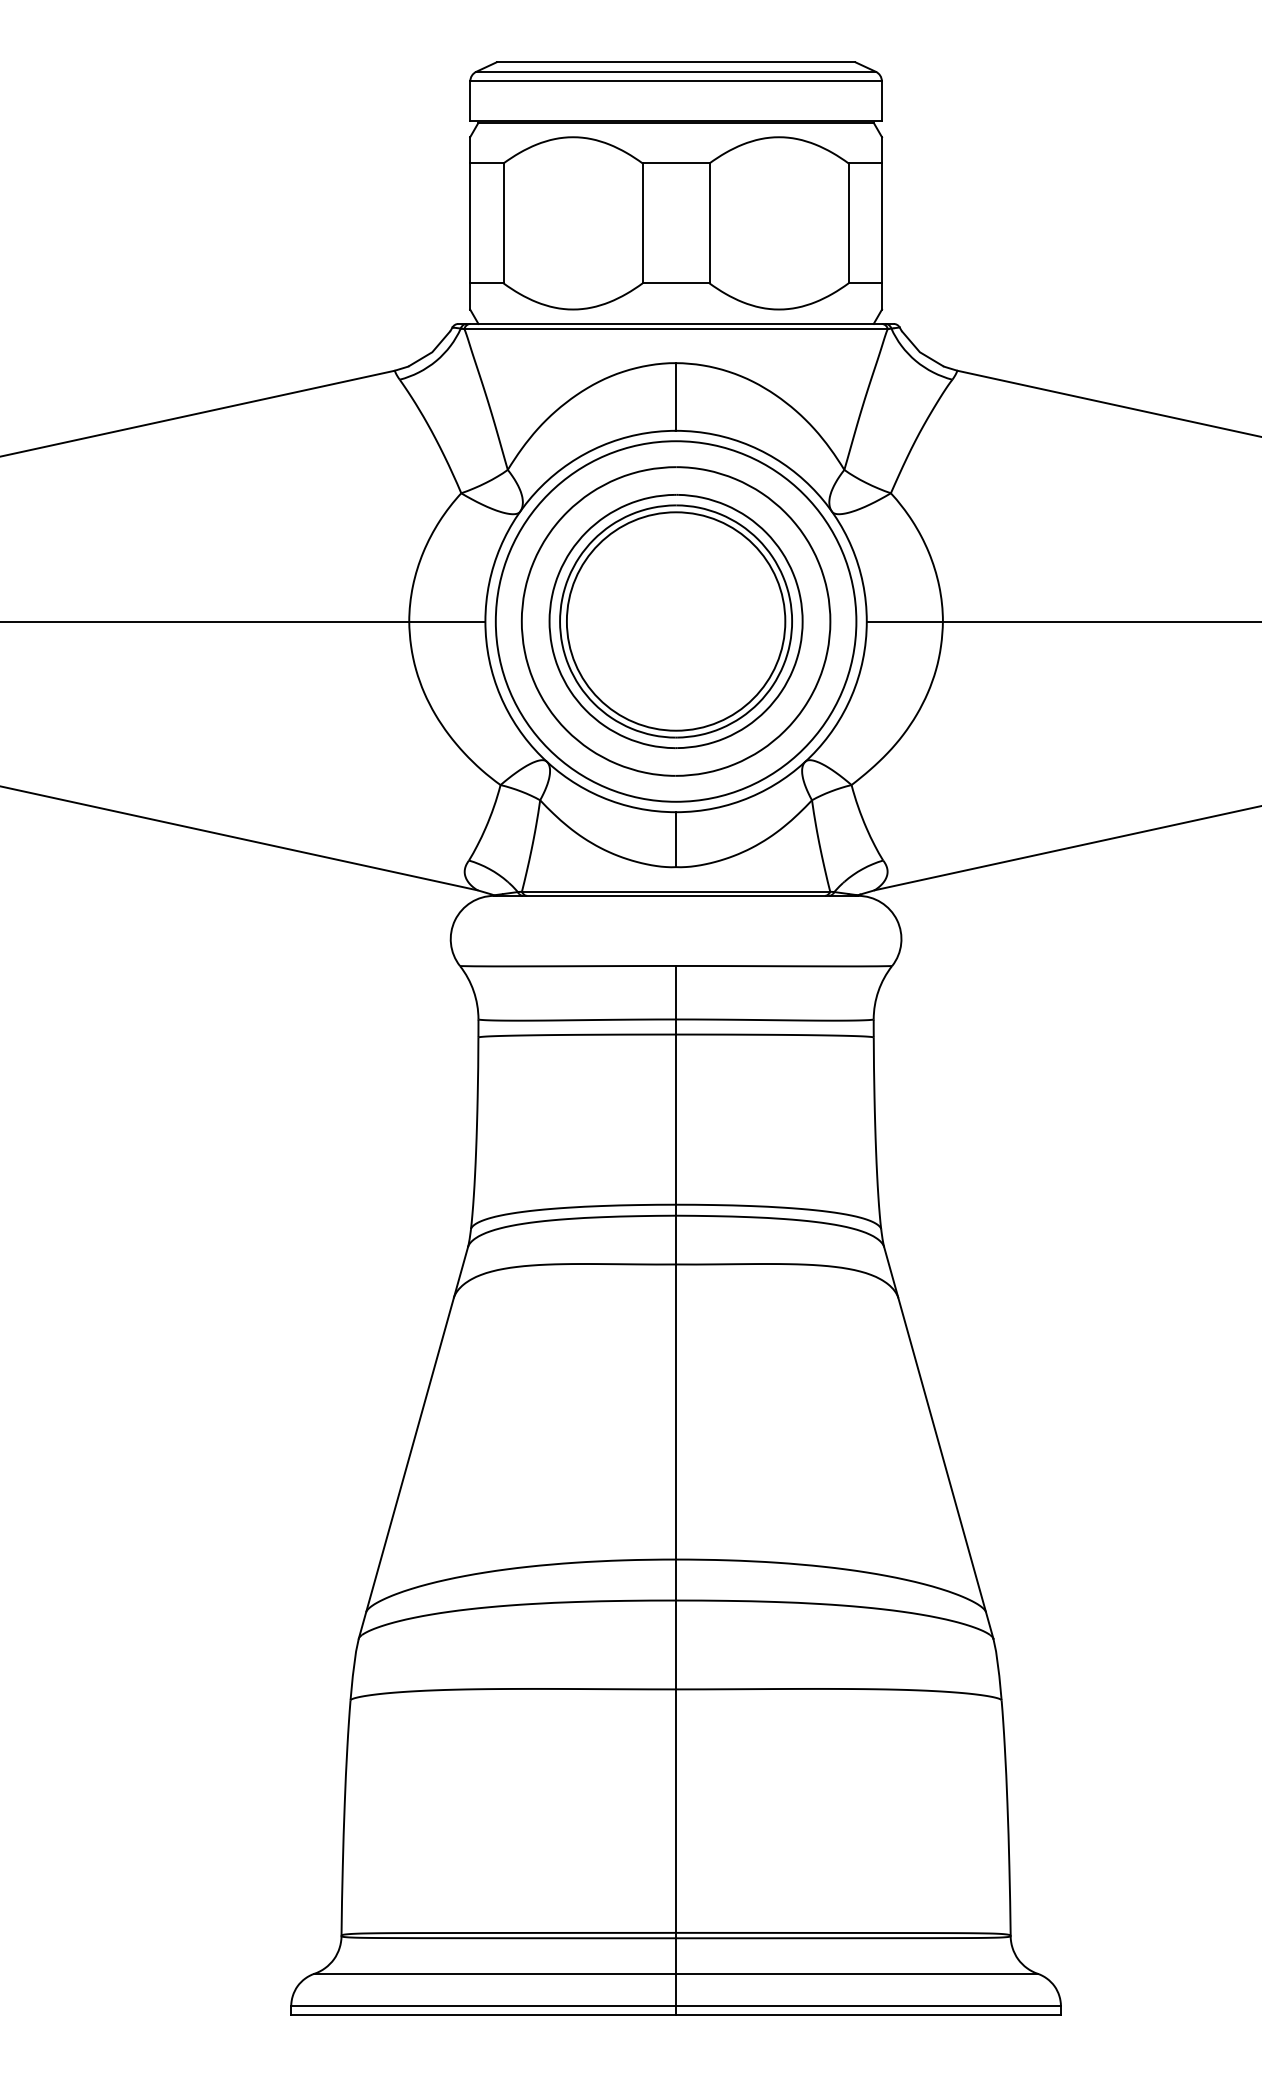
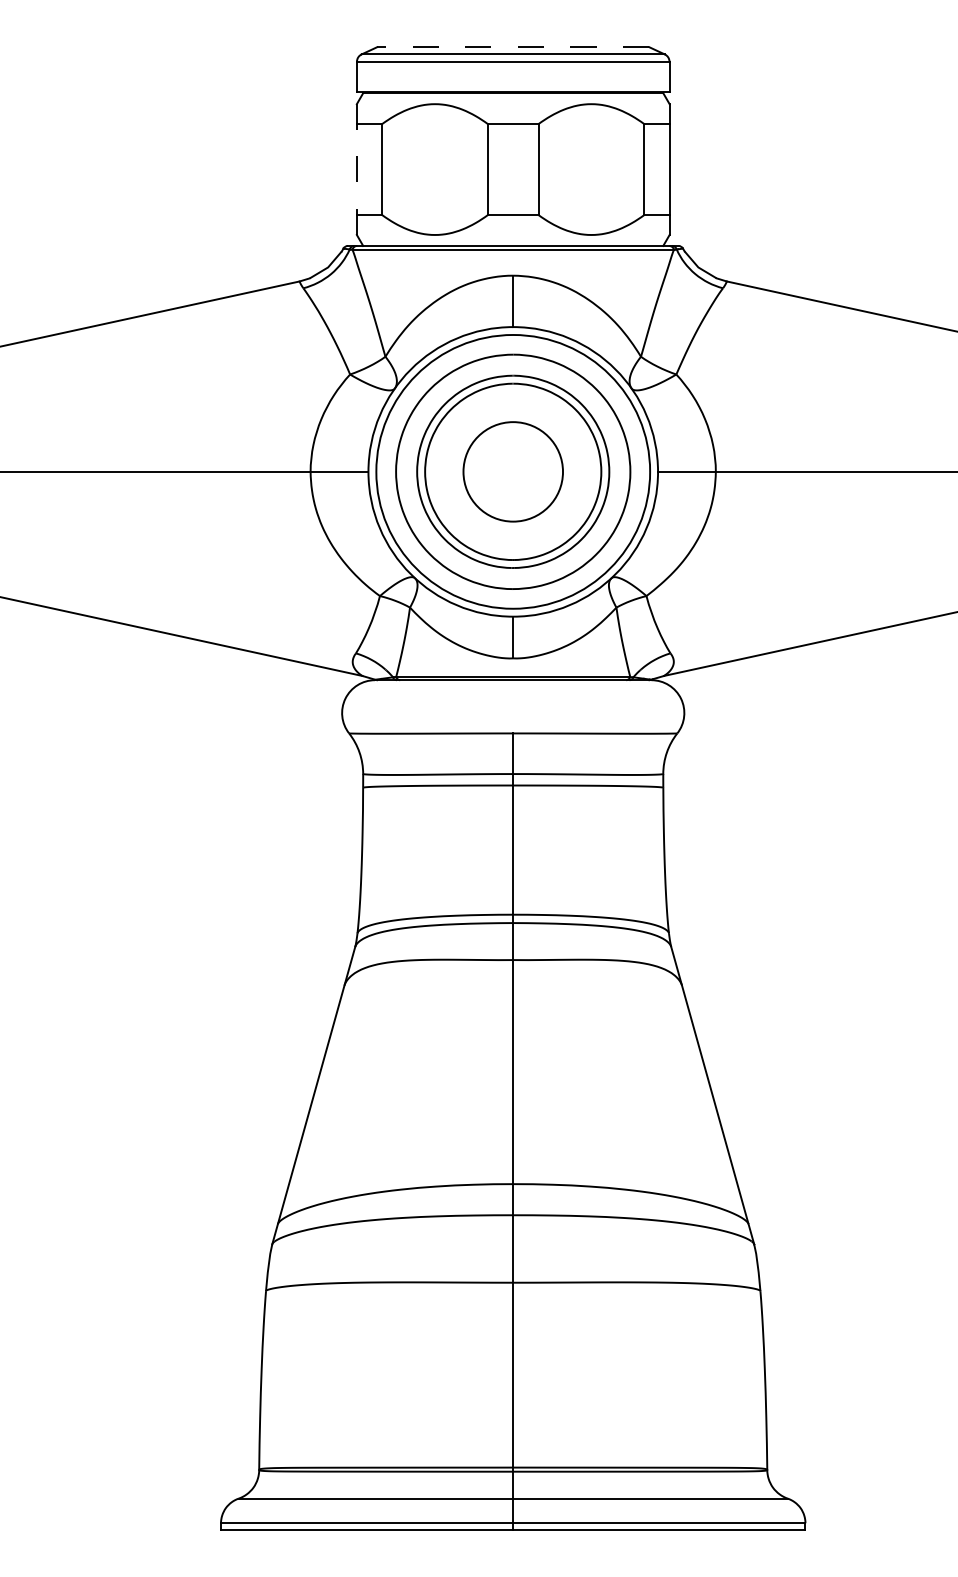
line: (675, 62) -> (512, 47), solid -> dashed
line: (470, 222) -> (357, 168), solid -> dashed
circle: (675, 621) -> (512, 471), size x0.6

